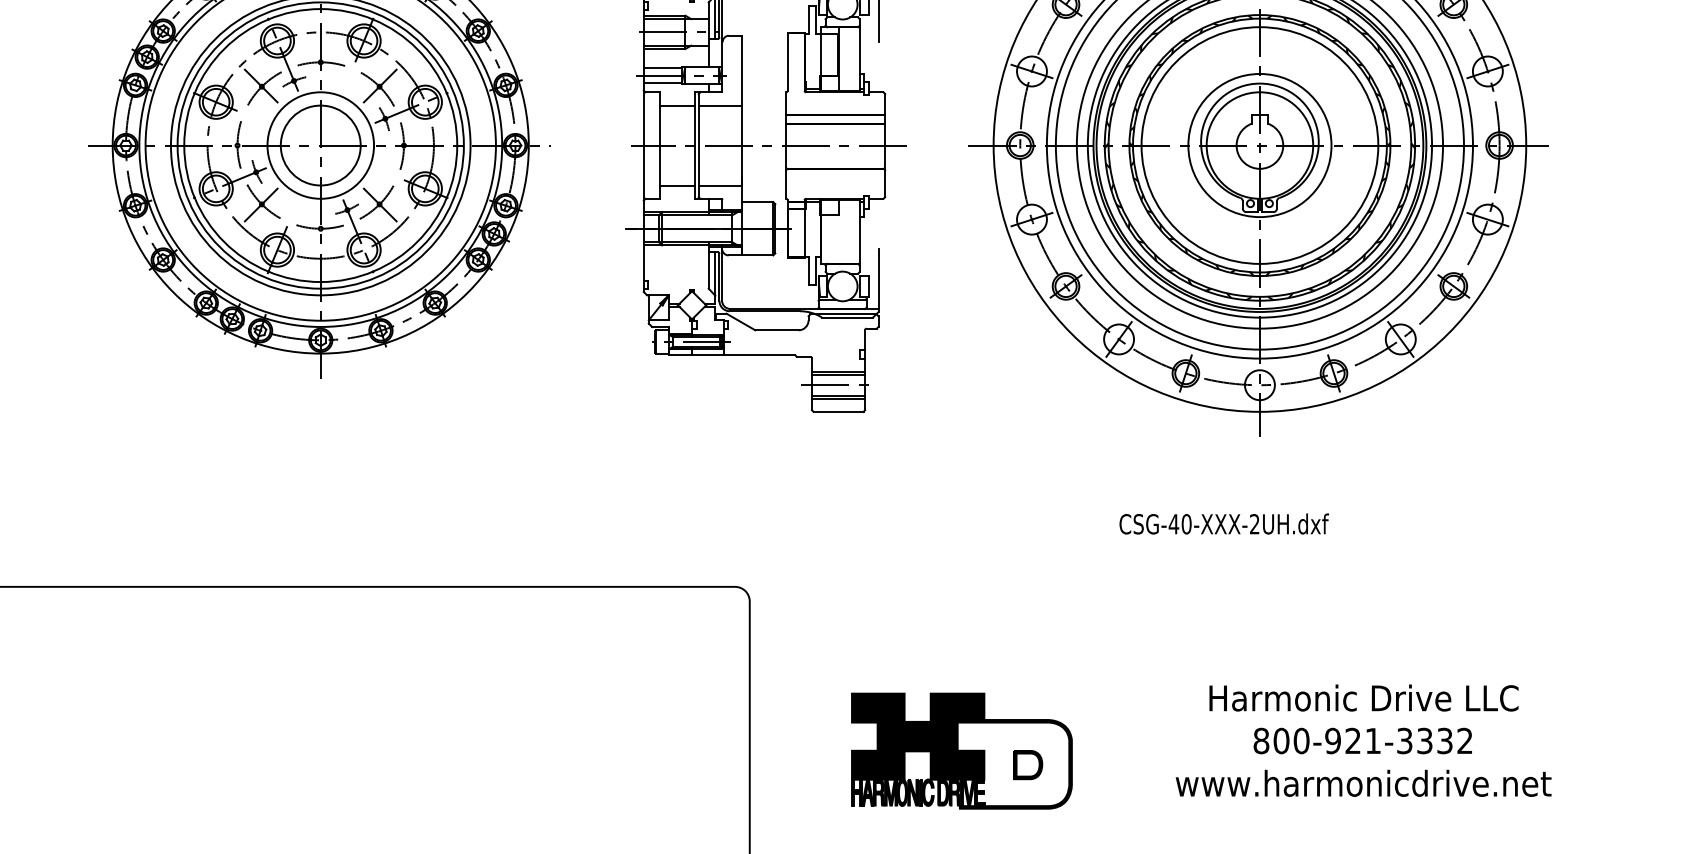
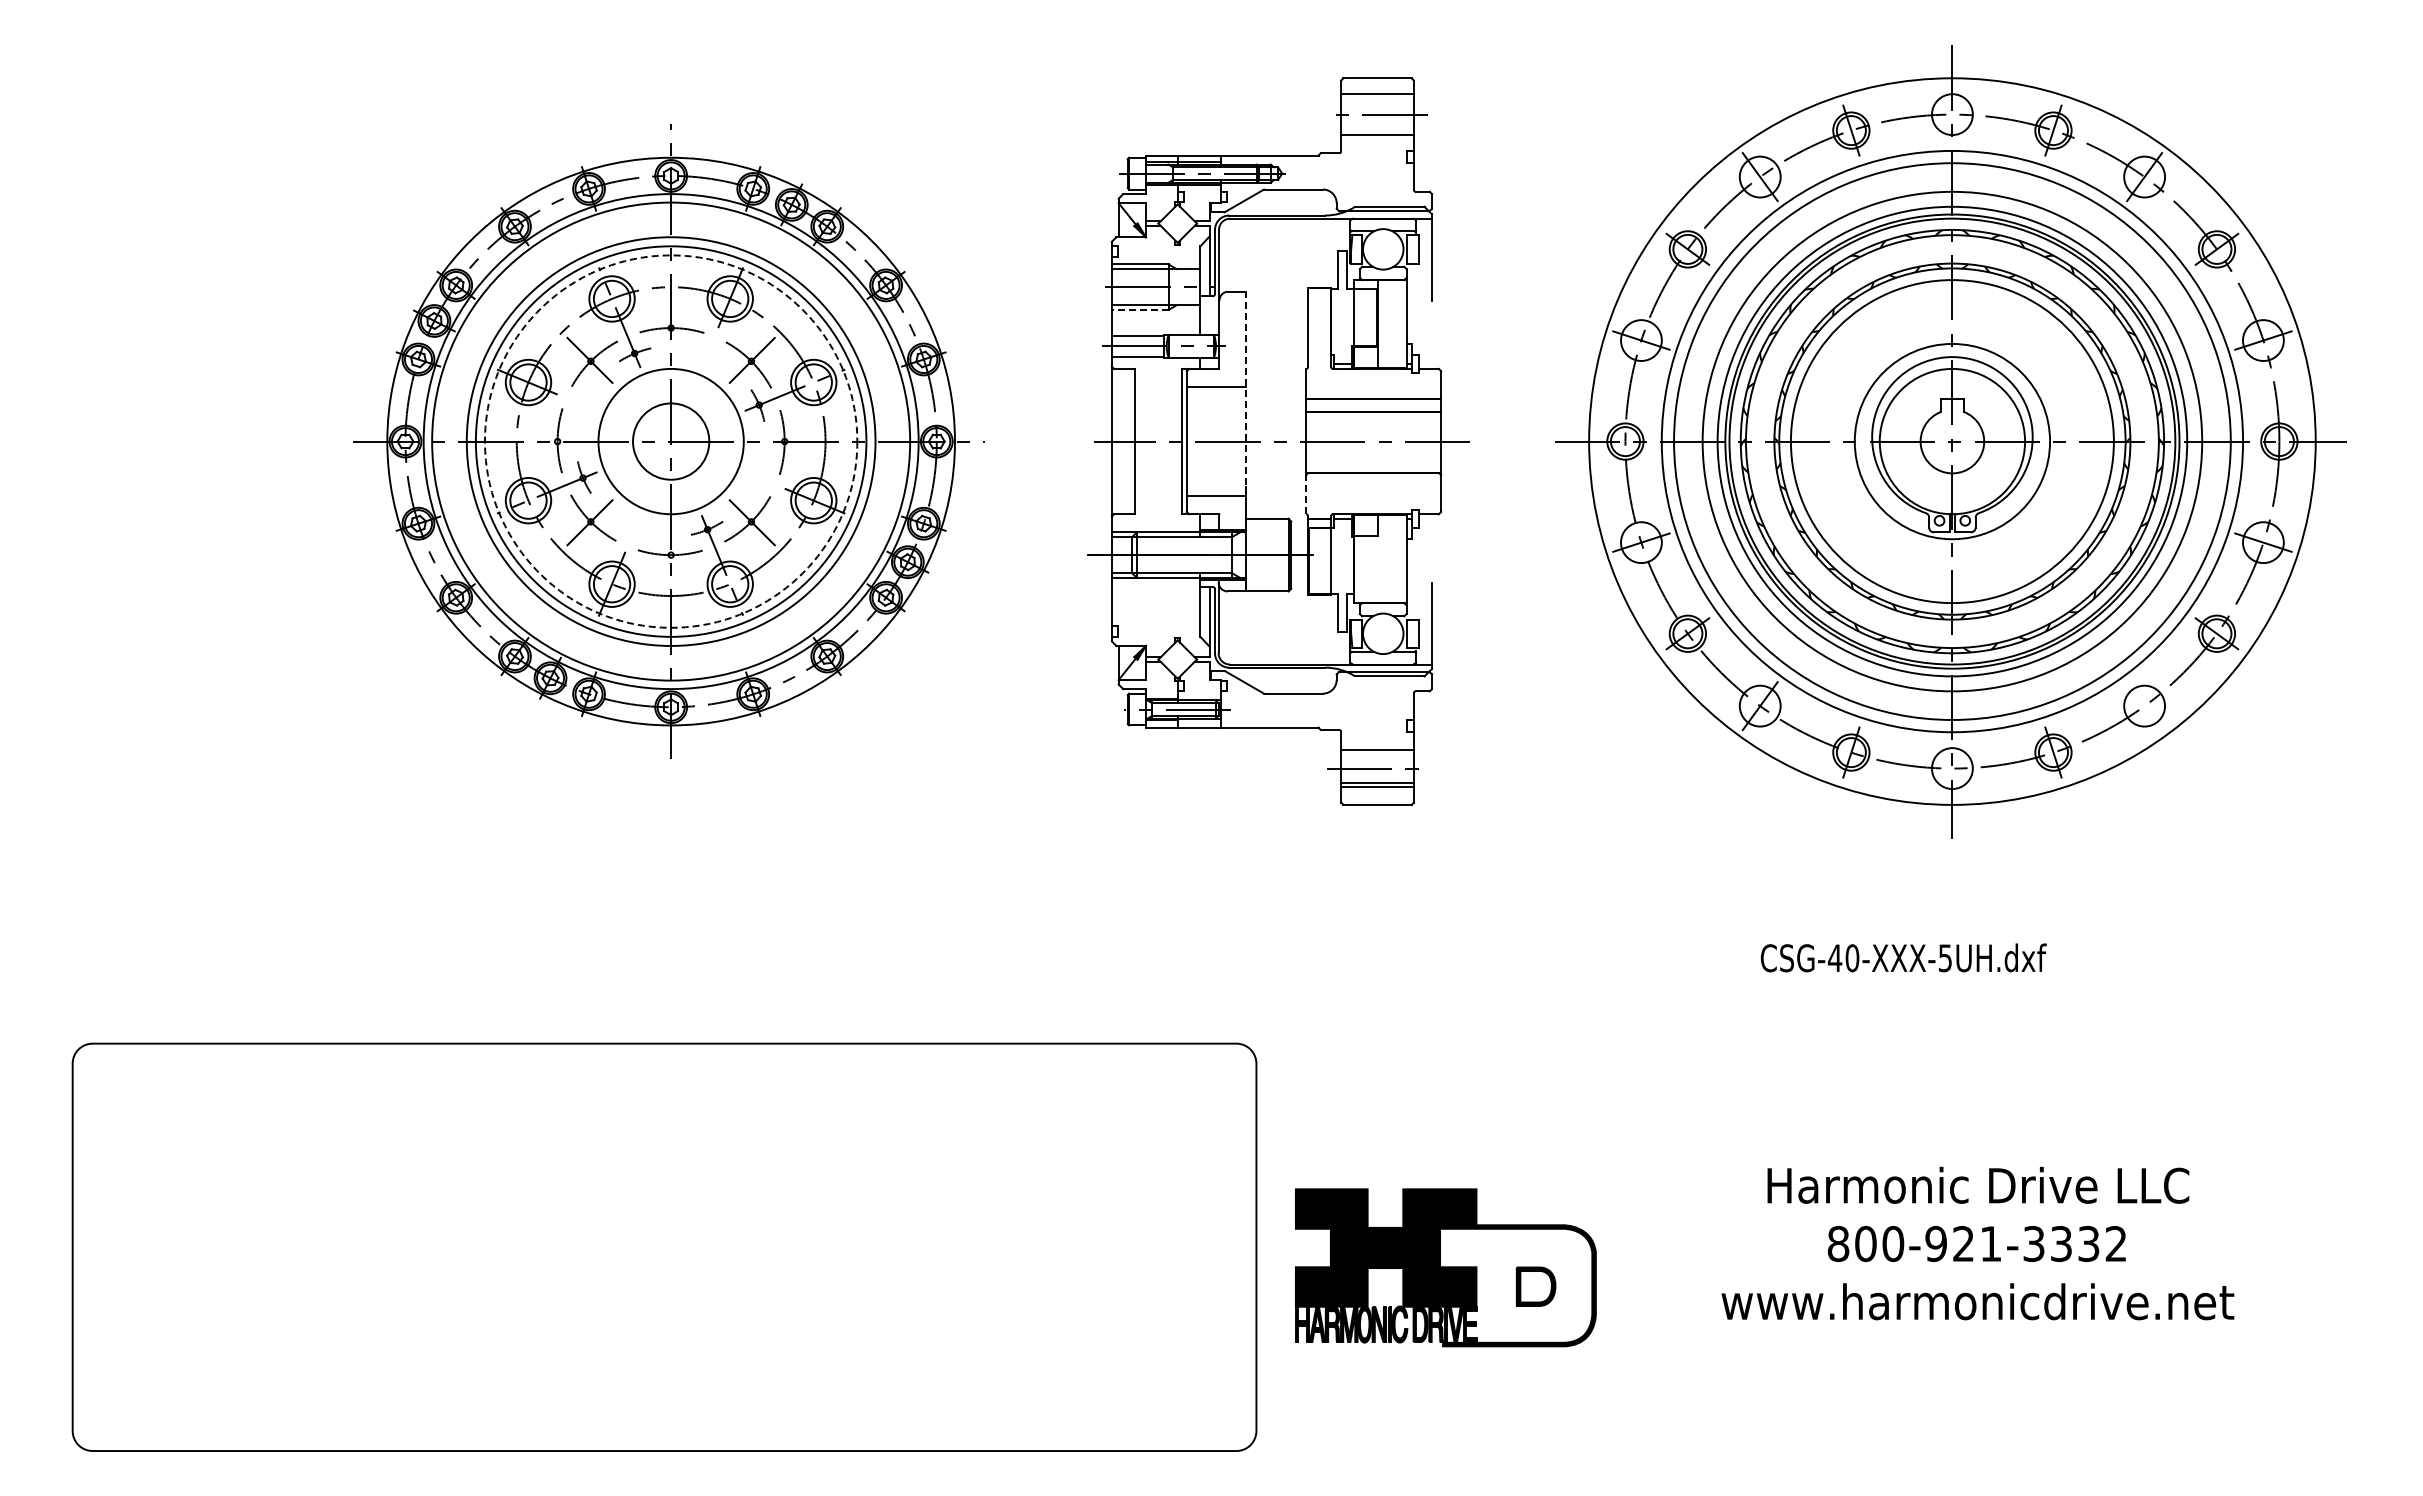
line: (664, 48) -> (1139, 309), solid -> dashed
line: (677, 105) -> (1158, 387), removed
line: (741, 110) -> (1245, 393), solid -> dashed
circle: (320, 145) -> (670, 441), size x0.7
circle: (320, 145) -> (670, 441), solid -> dashed
line: (786, 184) -> (1306, 494), solid -> dashed
line: (677, 185) -> (1158, 496), removed
line: (1400, 338) -> (2144, 705), removed
line: (838, 374) -> (1377, 754), removed
text: (1254, 524) -> (1944, 958), CSG-40-XXX-2UH.dxf -> CSG-40-XXX-5UH.dxf
text: (1363, 740) -> (1977, 1243), moved
part: (961, 750) -> (1445, 1267), moved

